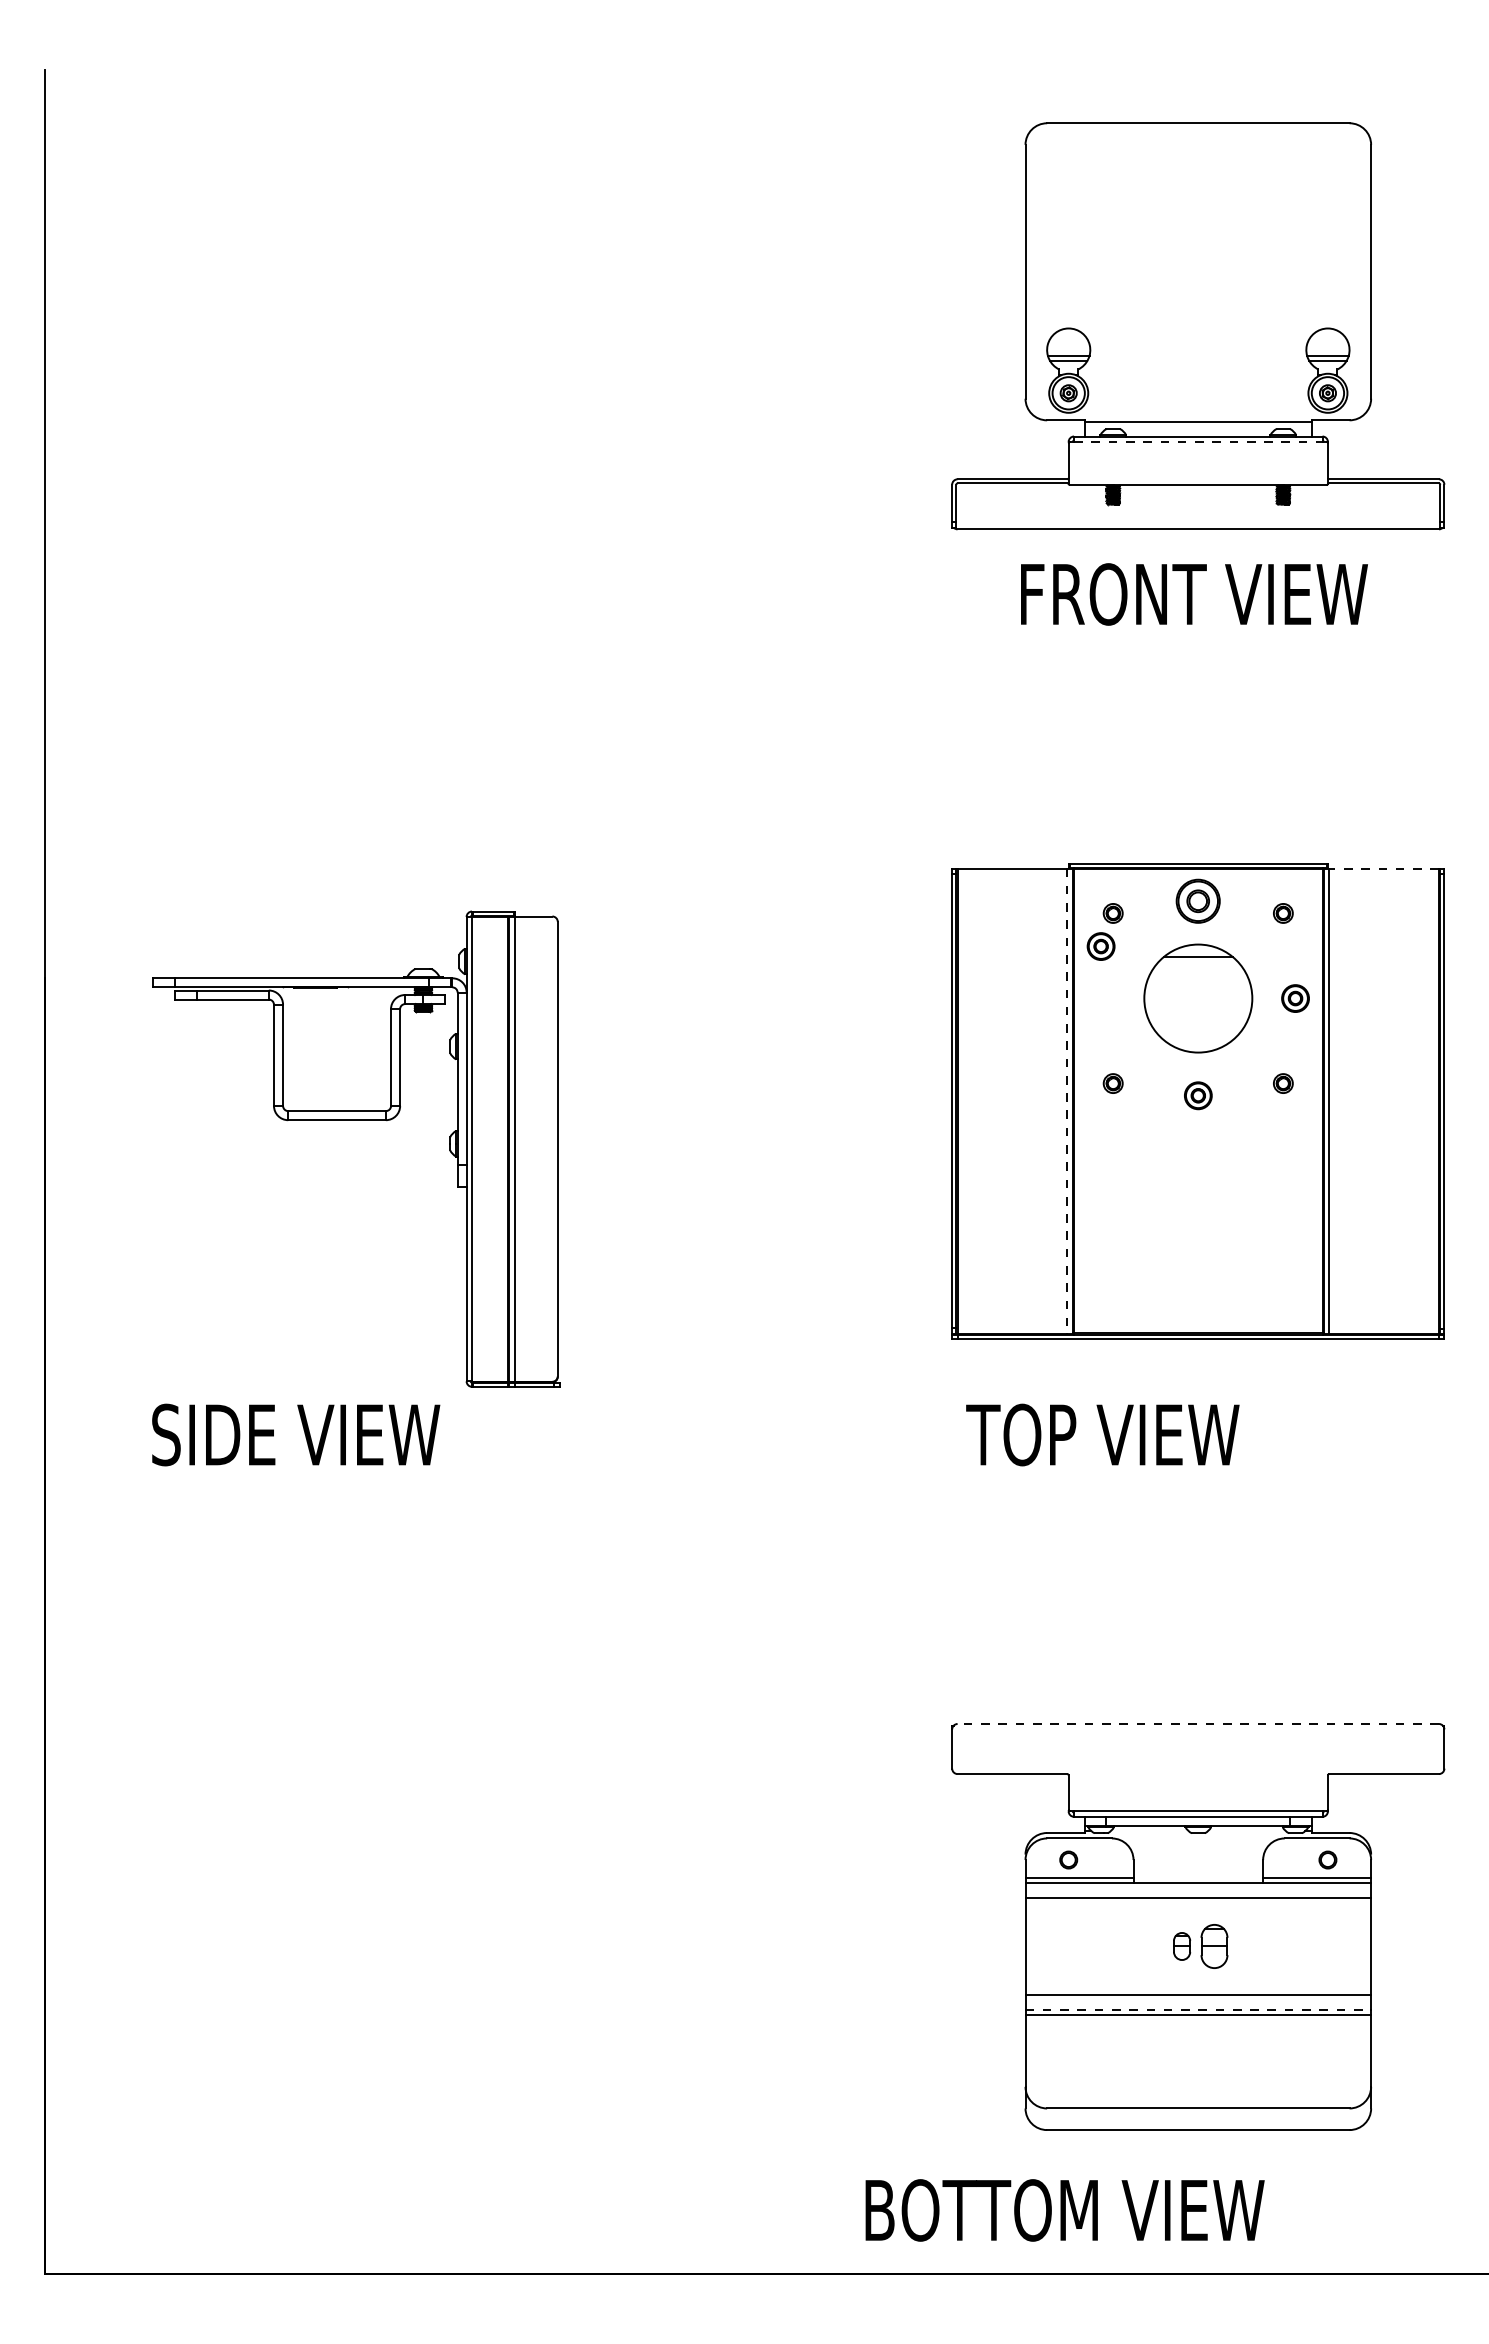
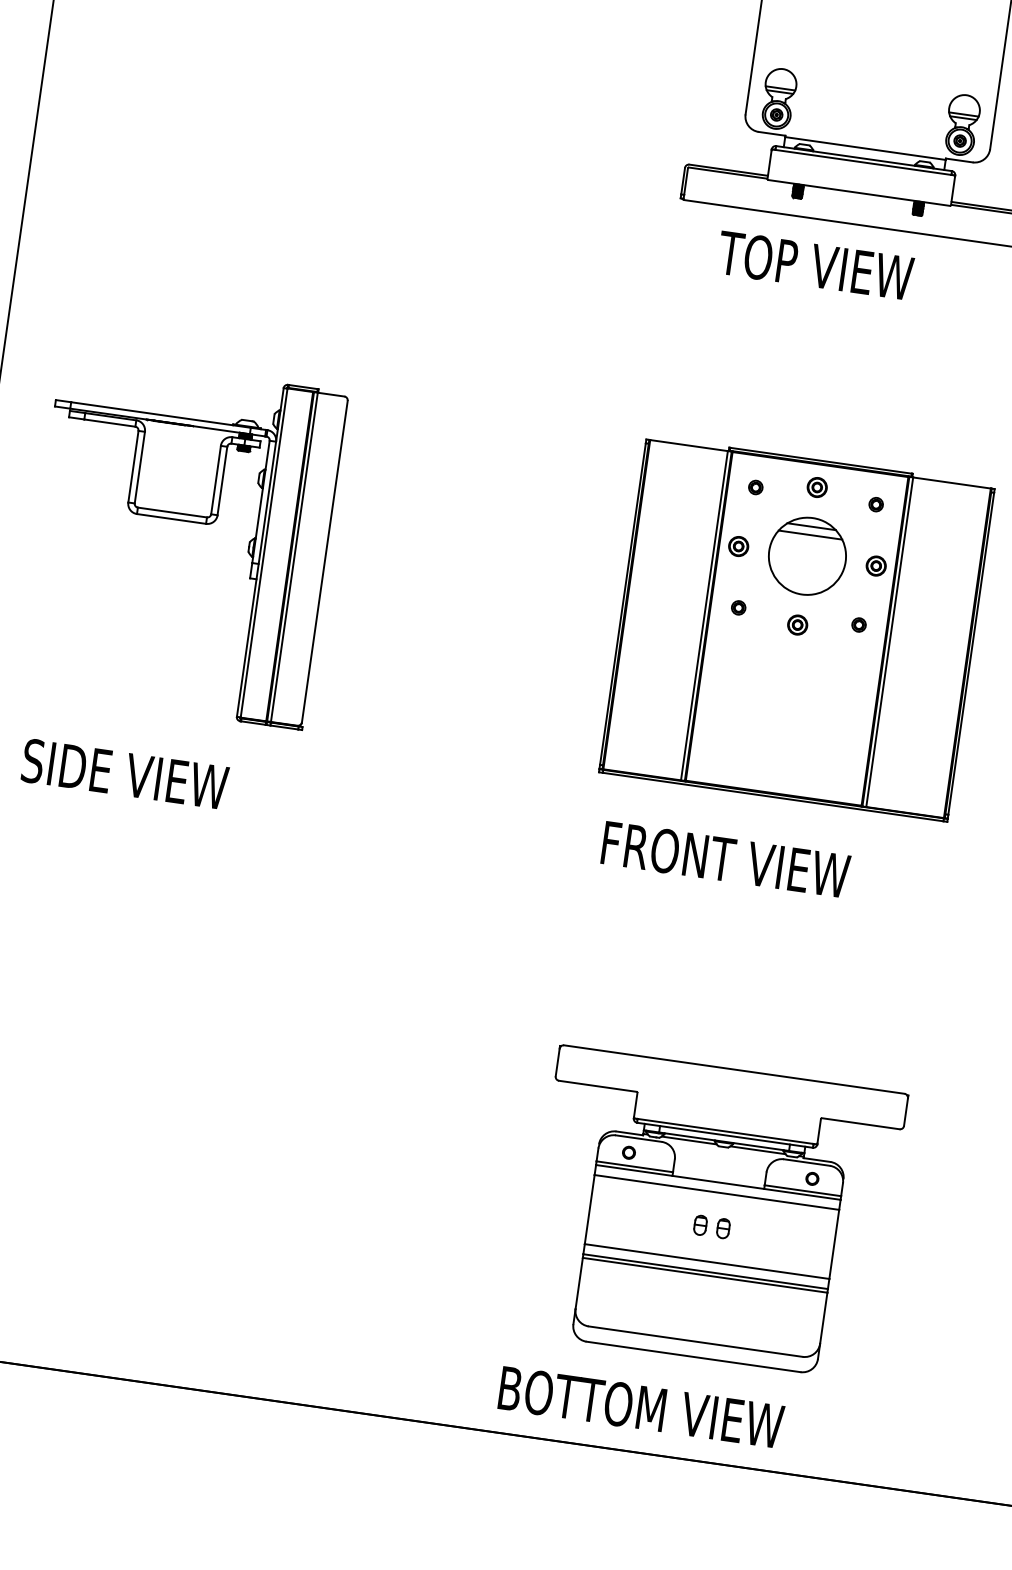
line: (1198, 441) -> (863, 162), dashed -> solid
text: (1191, 594) -> (843, 269), FRONT VIEW -> TOP VIEW
line: (1384, 868) -> (952, 483), dashed -> solid
part: (1198, 901) -> (817, 487), size x0.62
part: (1100, 946) -> (738, 546), moved
line: (1198, 968) -> (810, 535), added
line: (1067, 1101) -> (704, 615), dashed -> solid
part: (356, 1120) -> (185, 521), moved
text: (1142, 1434) -> (724, 859), TOP VIEW -> FRONT VIEW
line: (1198, 1723) -> (734, 1069), dashed -> solid
line: (1149, 1831) -> (689, 1140), added
line: (1246, 1831) -> (757, 1150), added
part: (1214, 1946) -> (723, 1228), size x0.62
line: (1198, 2009) -> (705, 1271), dashed -> solid
text: (1064, 2210) -> (640, 1407), moved

